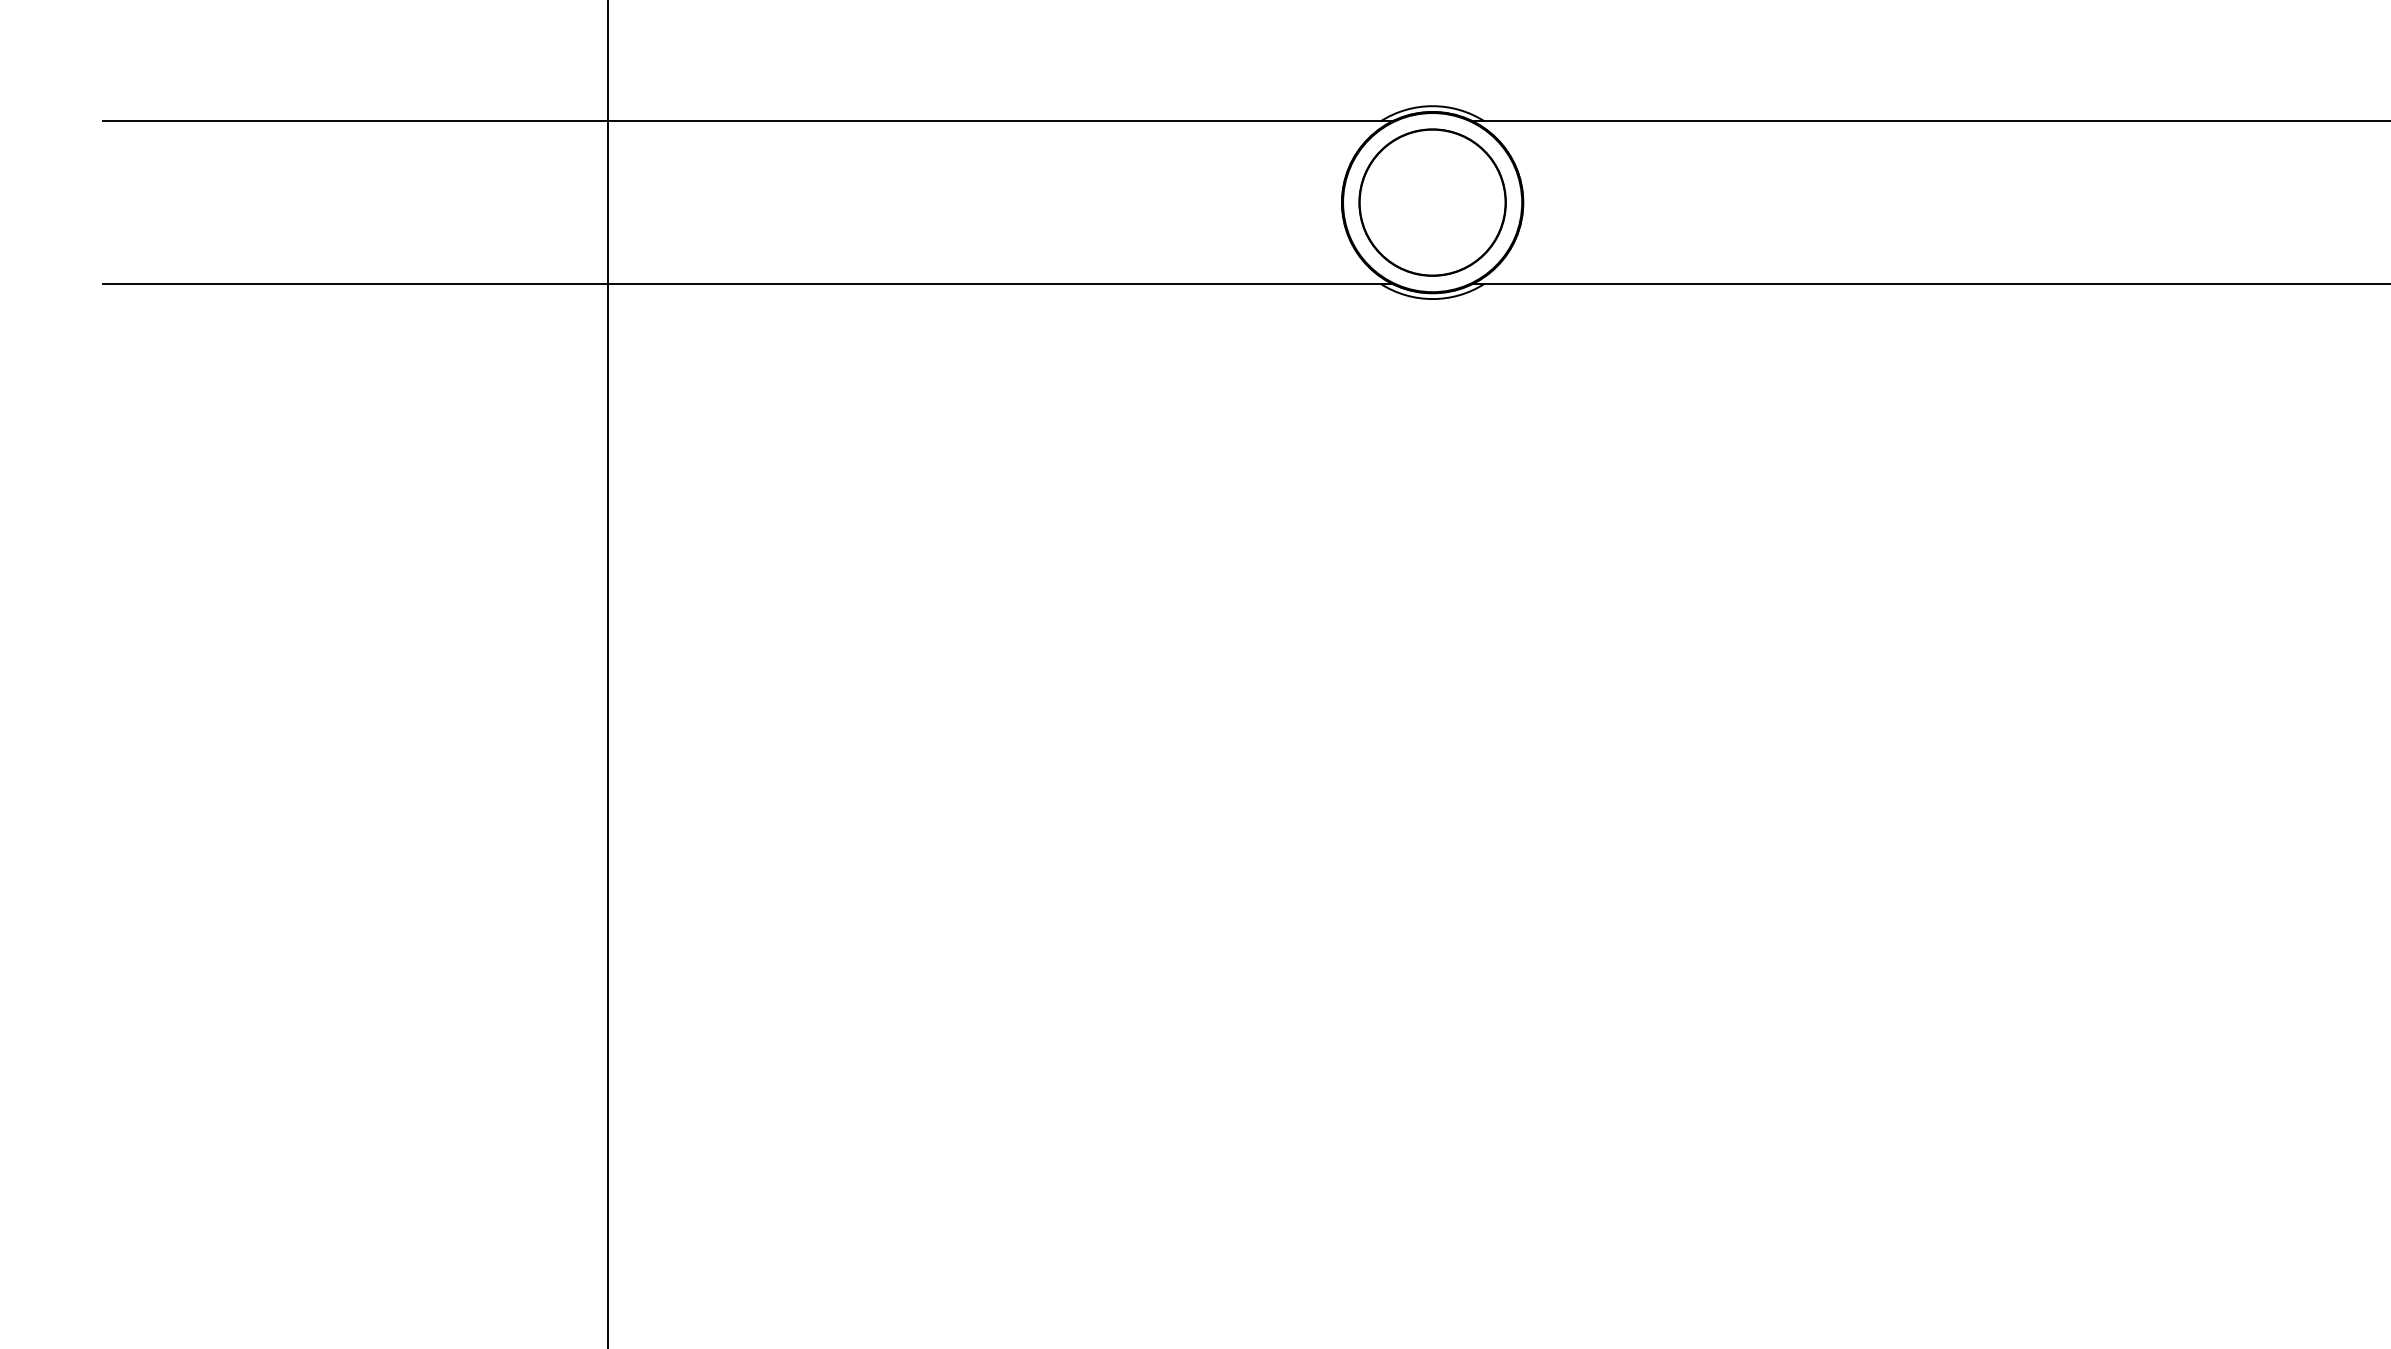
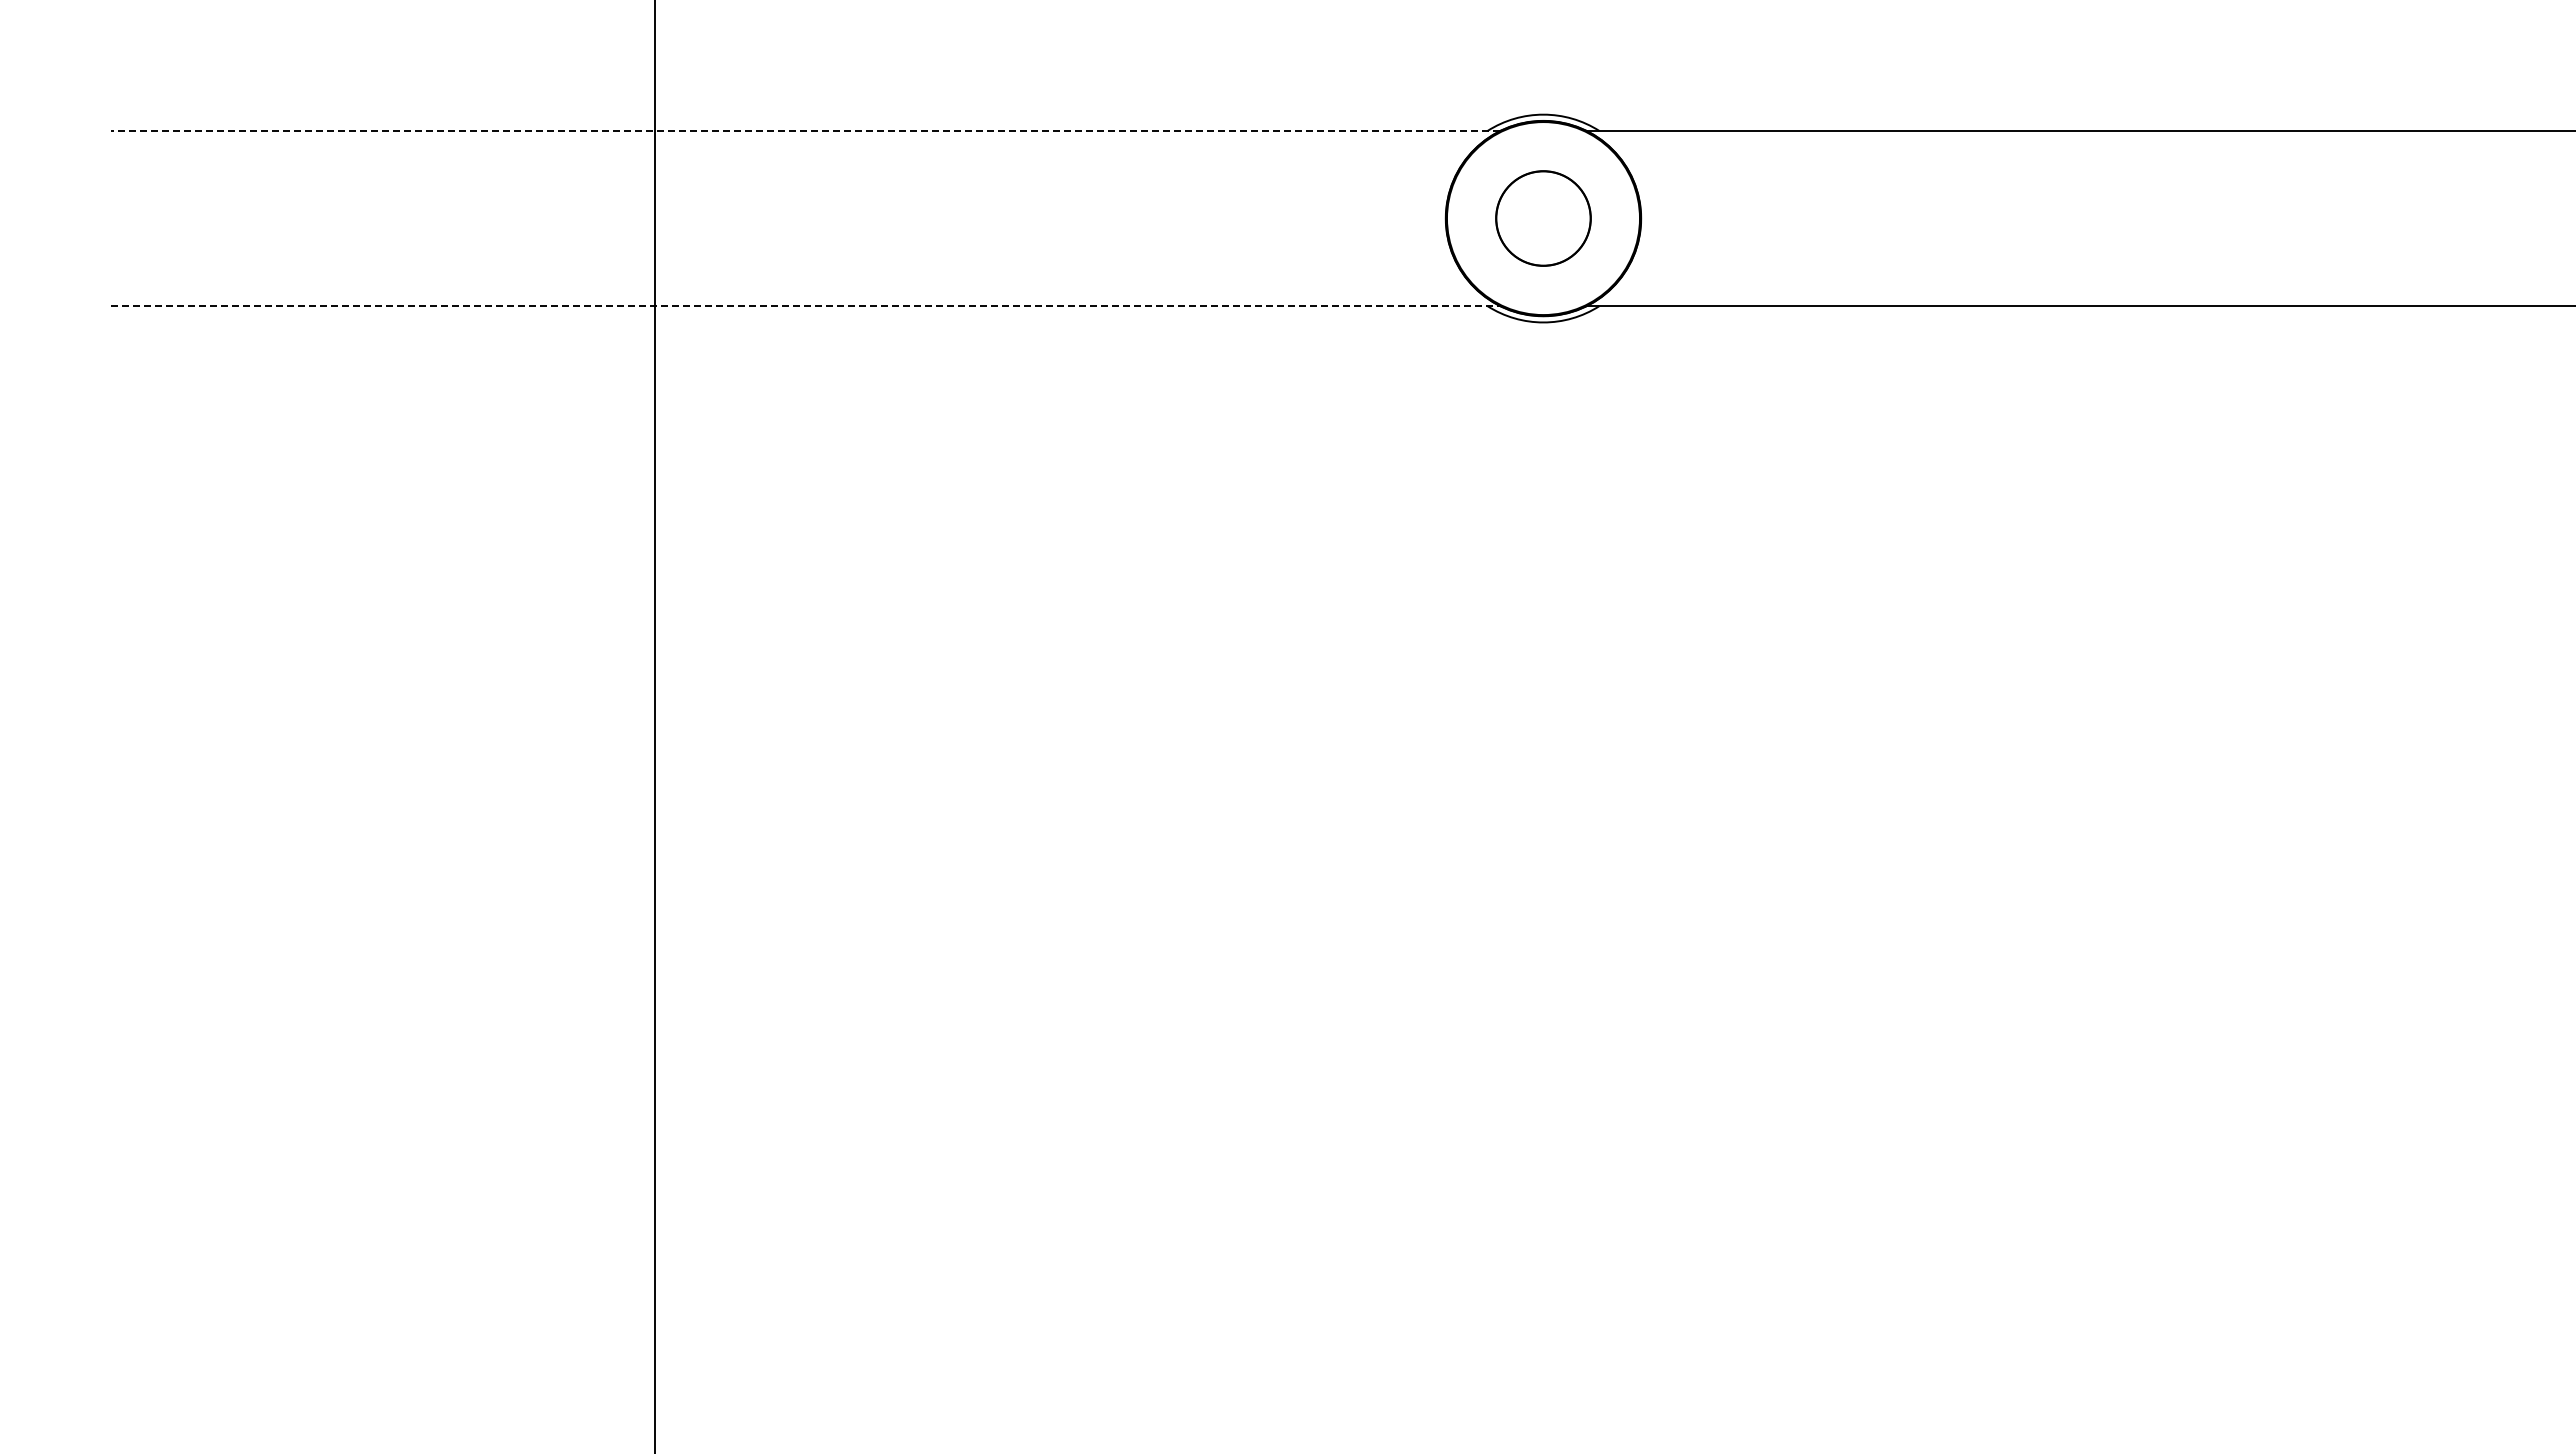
line: (747, 121) -> (805, 131), solid -> dashed
part: (1432, 202) -> (1543, 218), size x0.6
line: (748, 284) -> (806, 306), solid -> dashed

